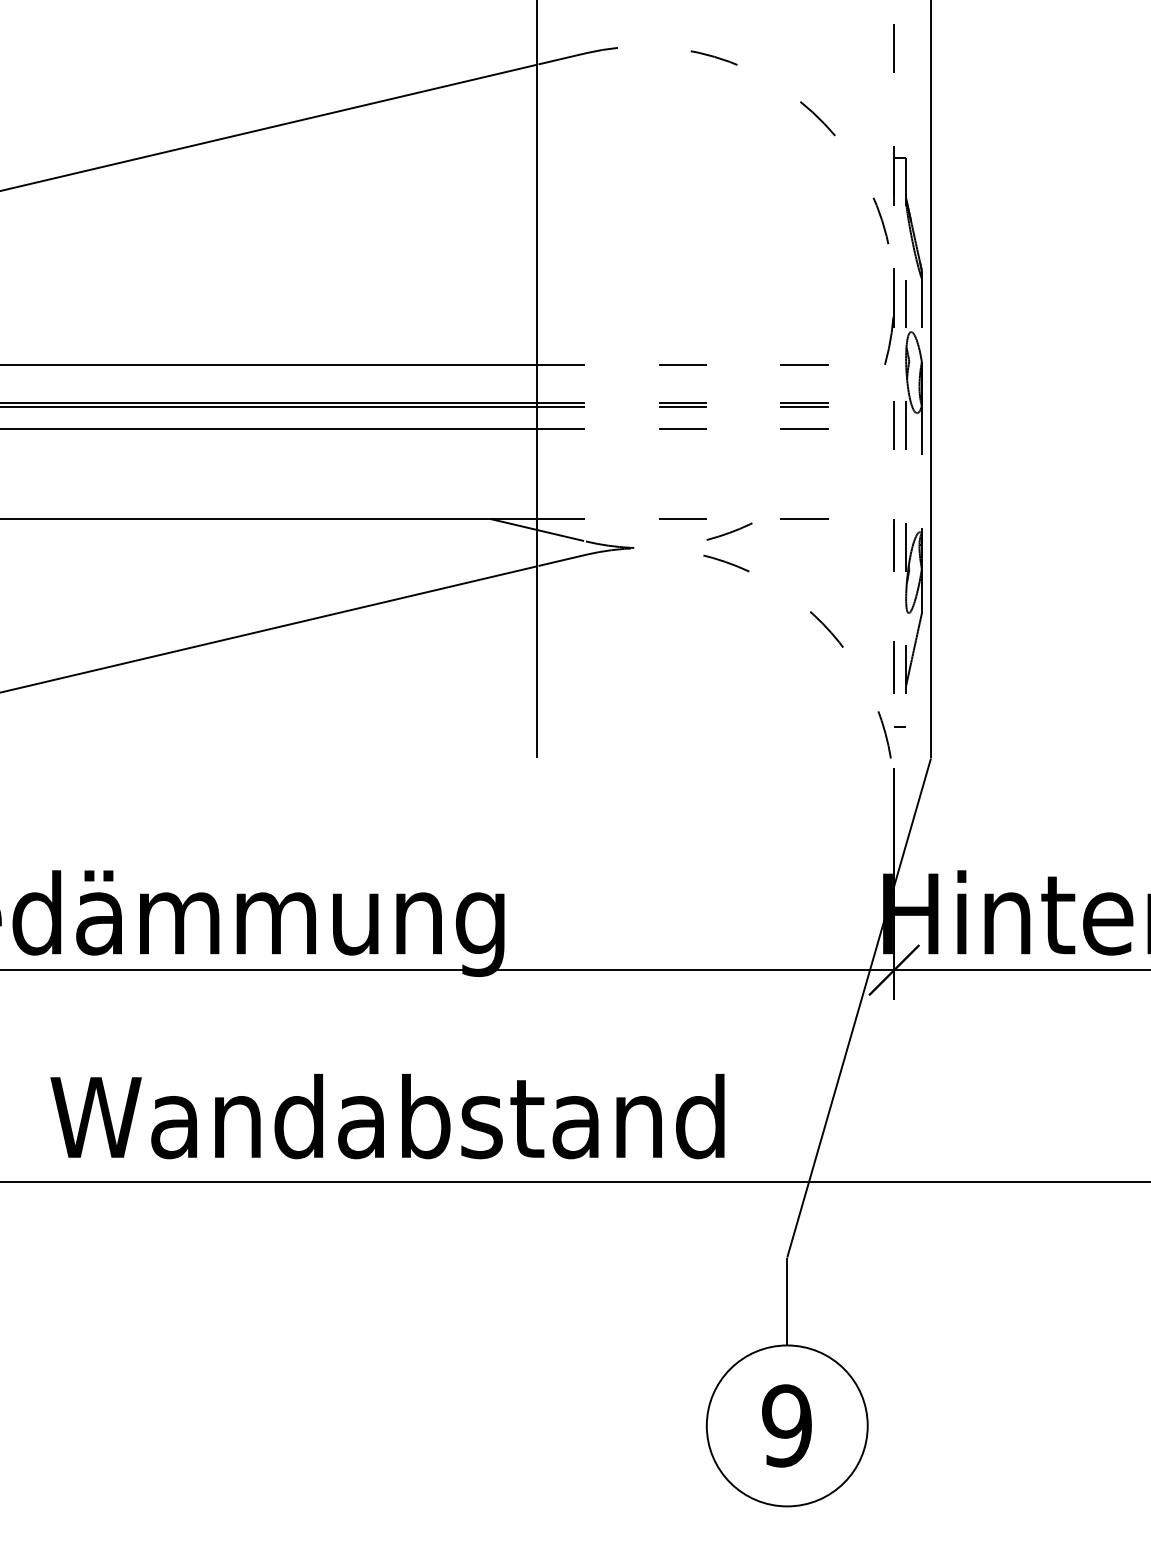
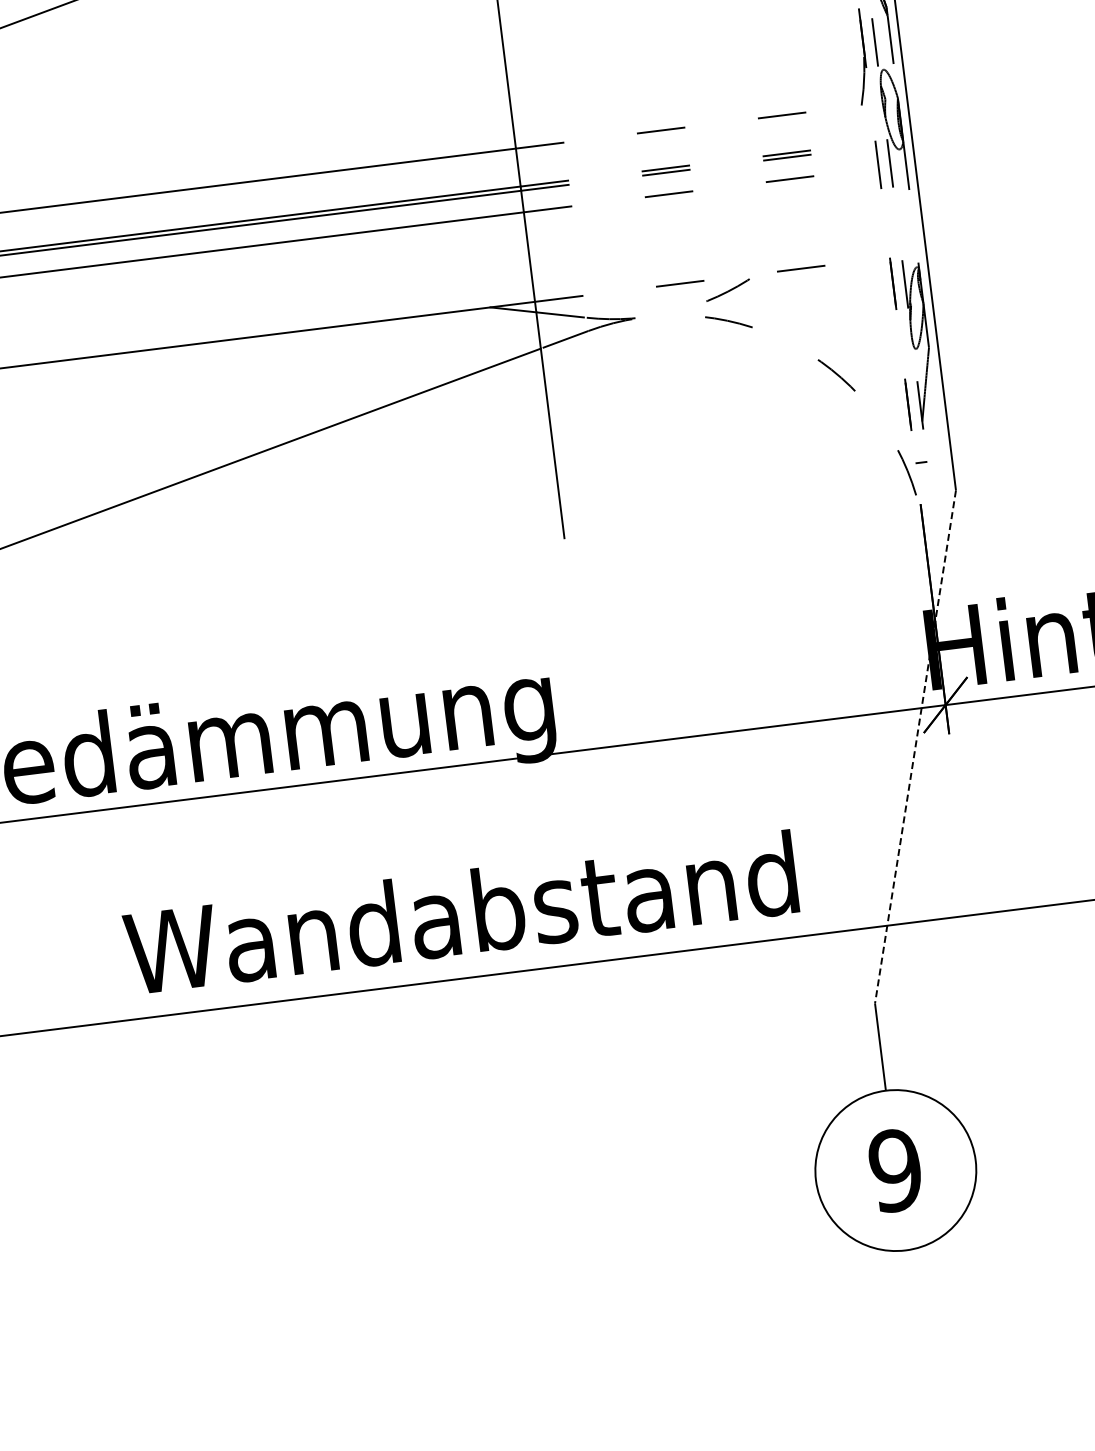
line: (859, 1008) -> (915, 747), solid -> dashed

